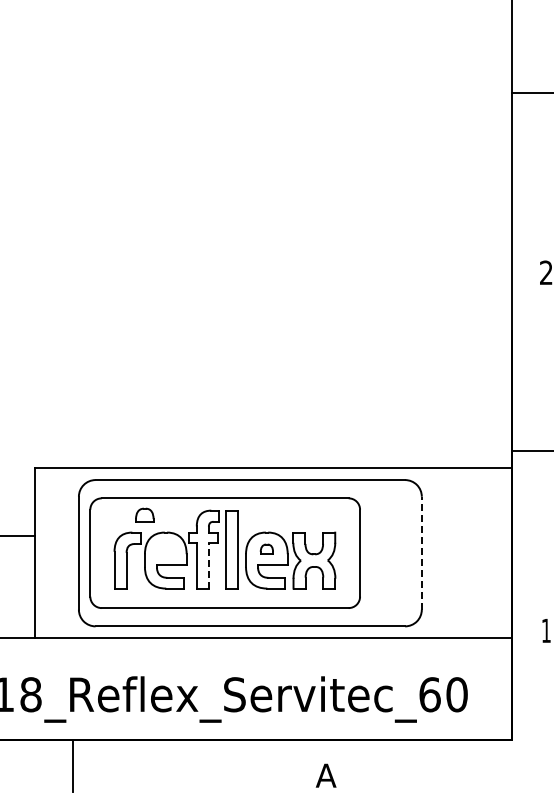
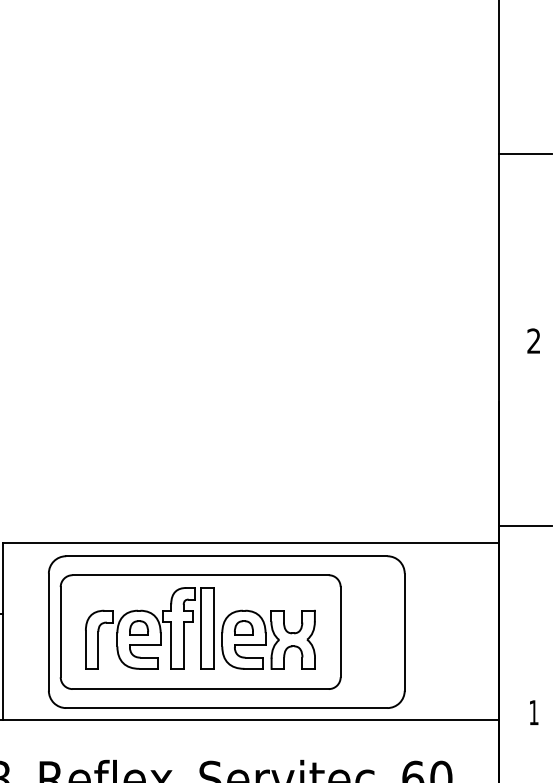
part: (144, 514) -> (138, 627), moved
part: (266, 548) -> (243, 627), size x1.43
line: (421, 552) -> (404, 631), dashed -> solid
line: (208, 565) -> (183, 644), dashed -> solid

